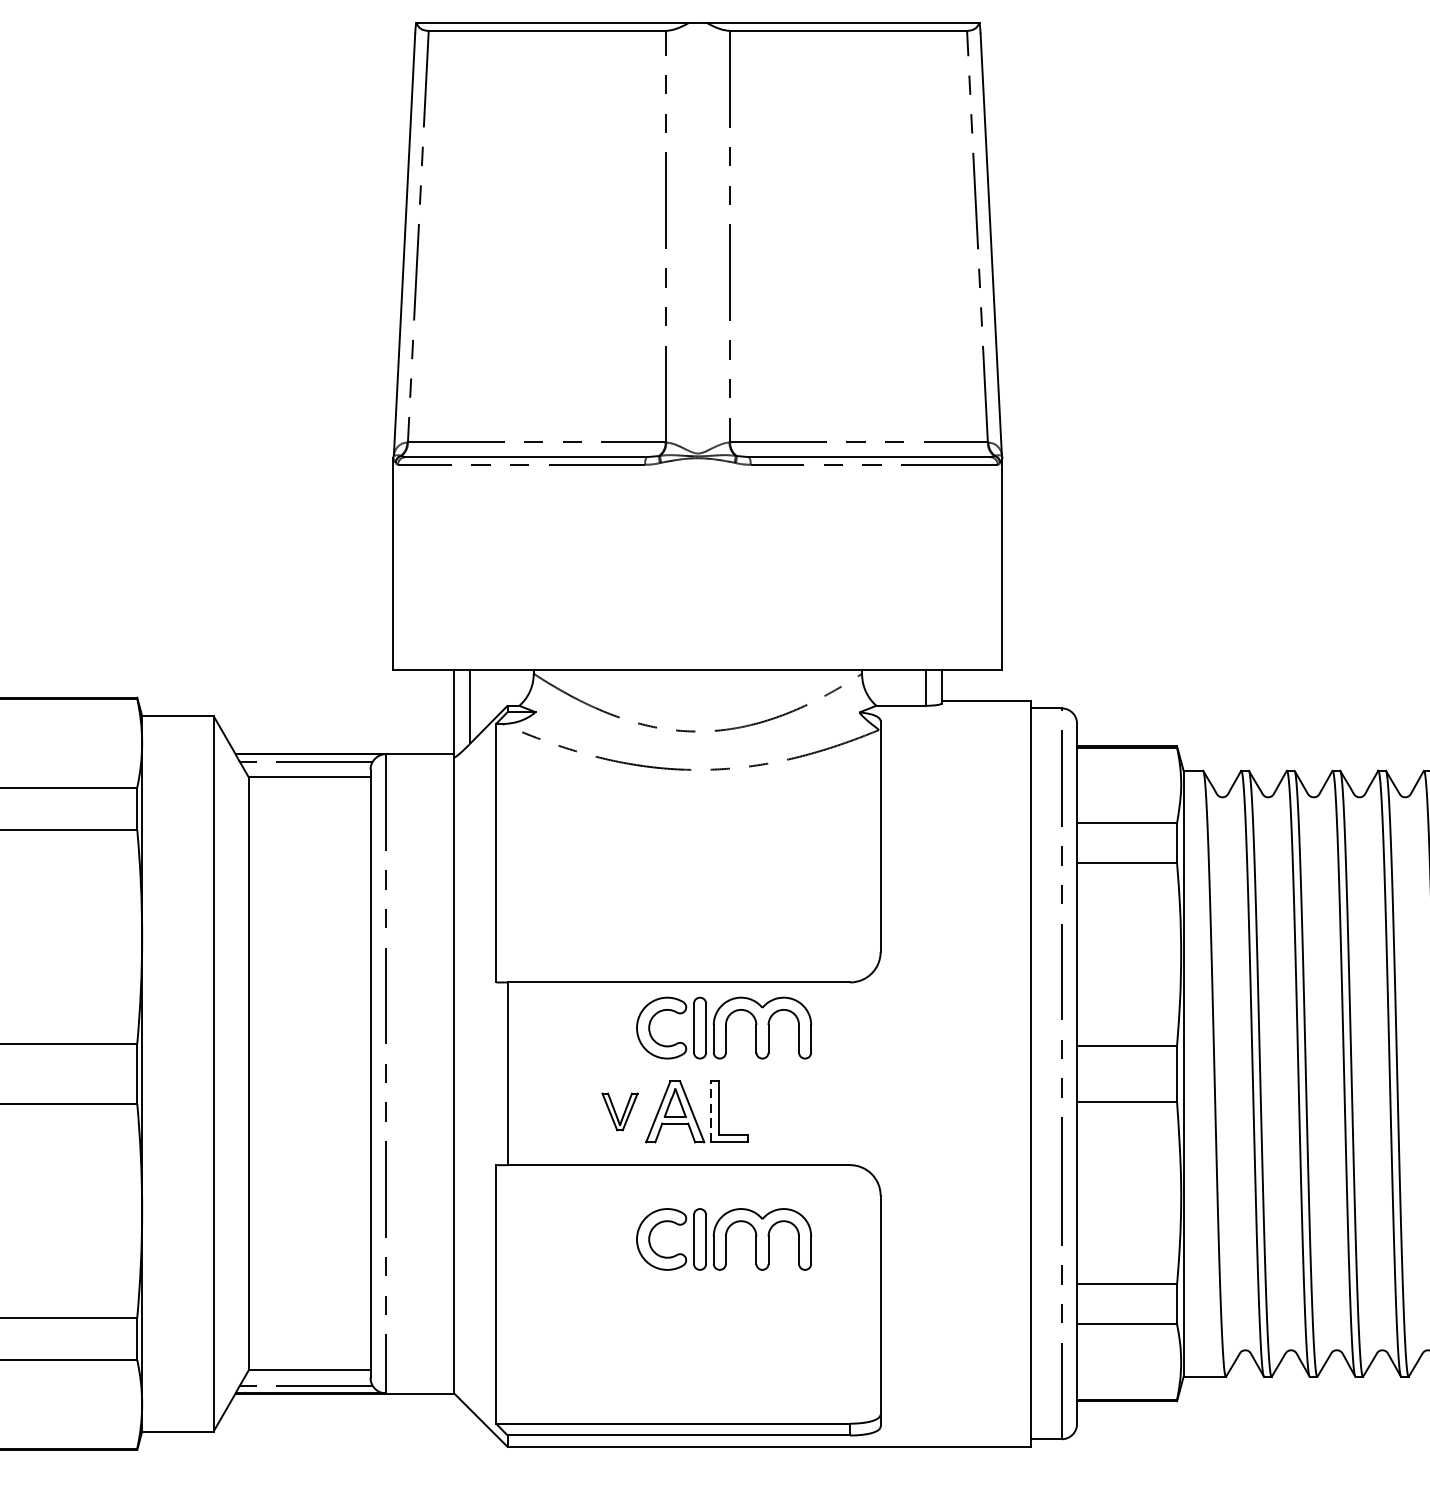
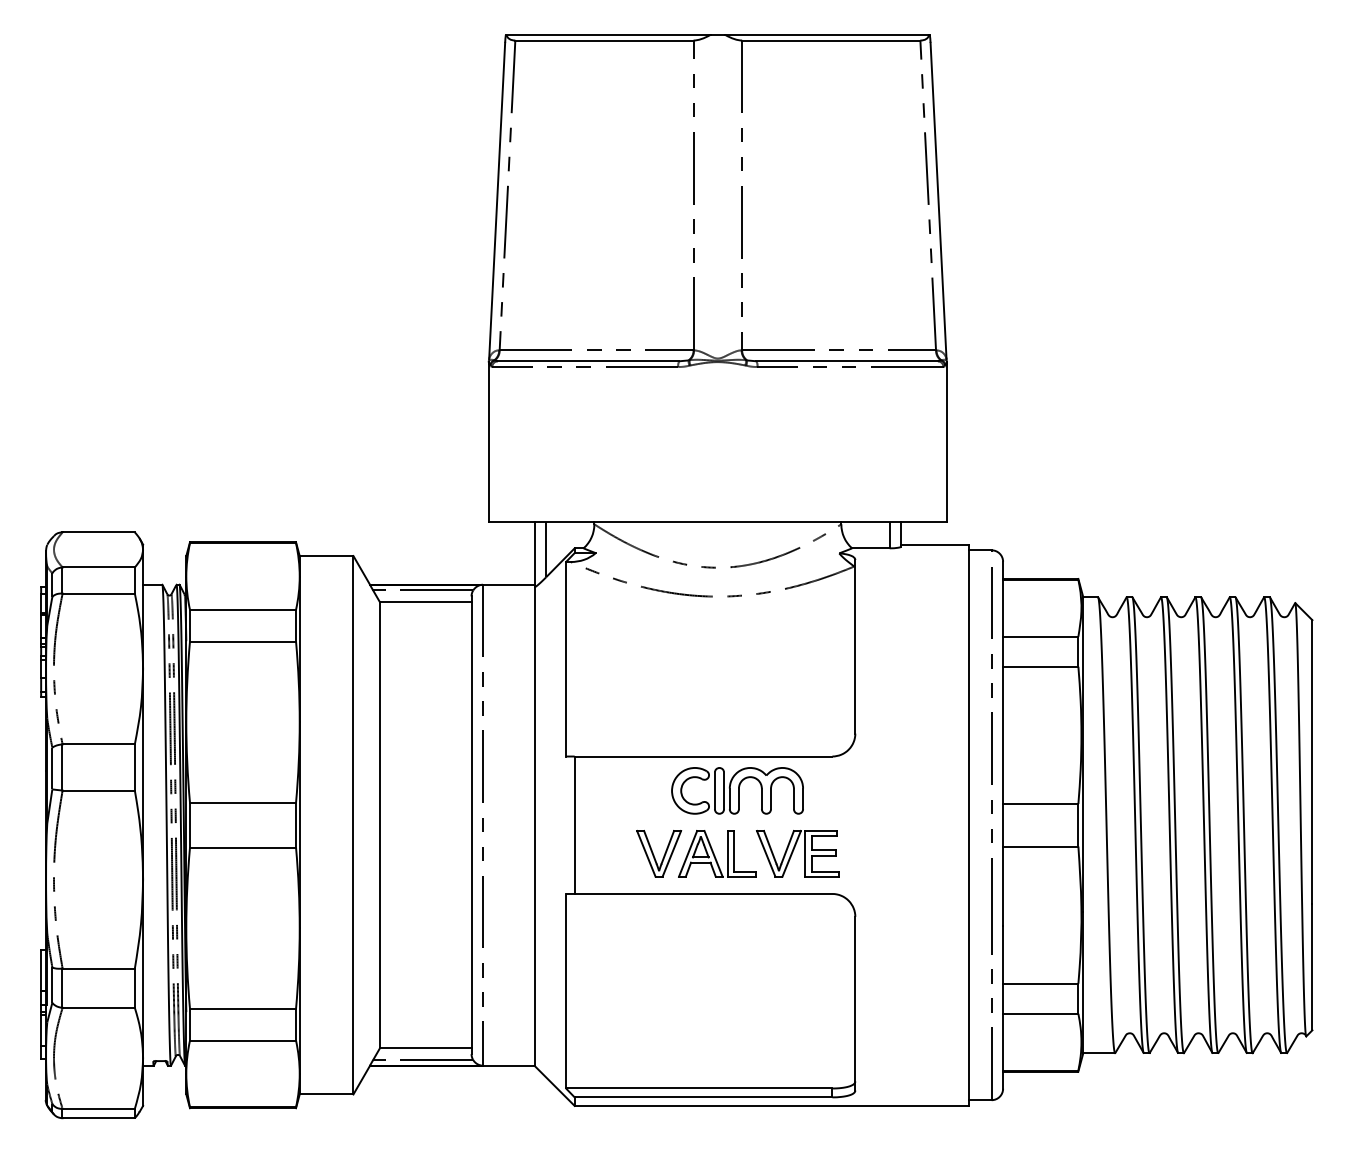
part: (620, 1111) -> (659, 853), size x1.67
line: (710, 1111) -> (727, 853), dashed -> solid
part: (803, 1111) -> (797, 853), added
part: (724, 1238) -> (737, 949), removed

